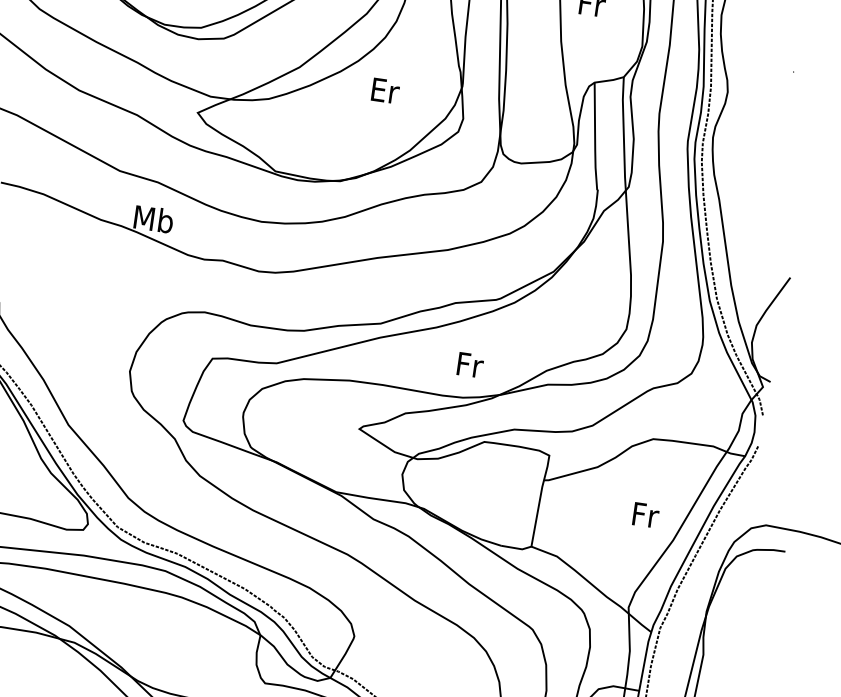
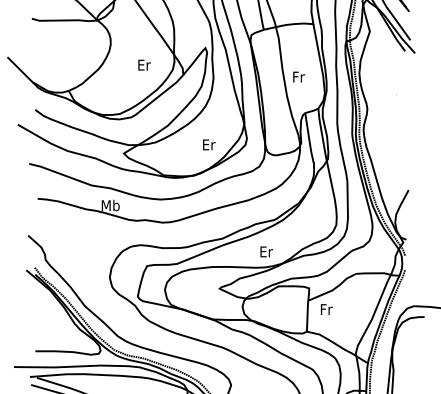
text: (386, 90) -> (209, 144), moved
text: (470, 364) -> (266, 251), Fr -> Er
text: (645, 515) -> (326, 309), moved

